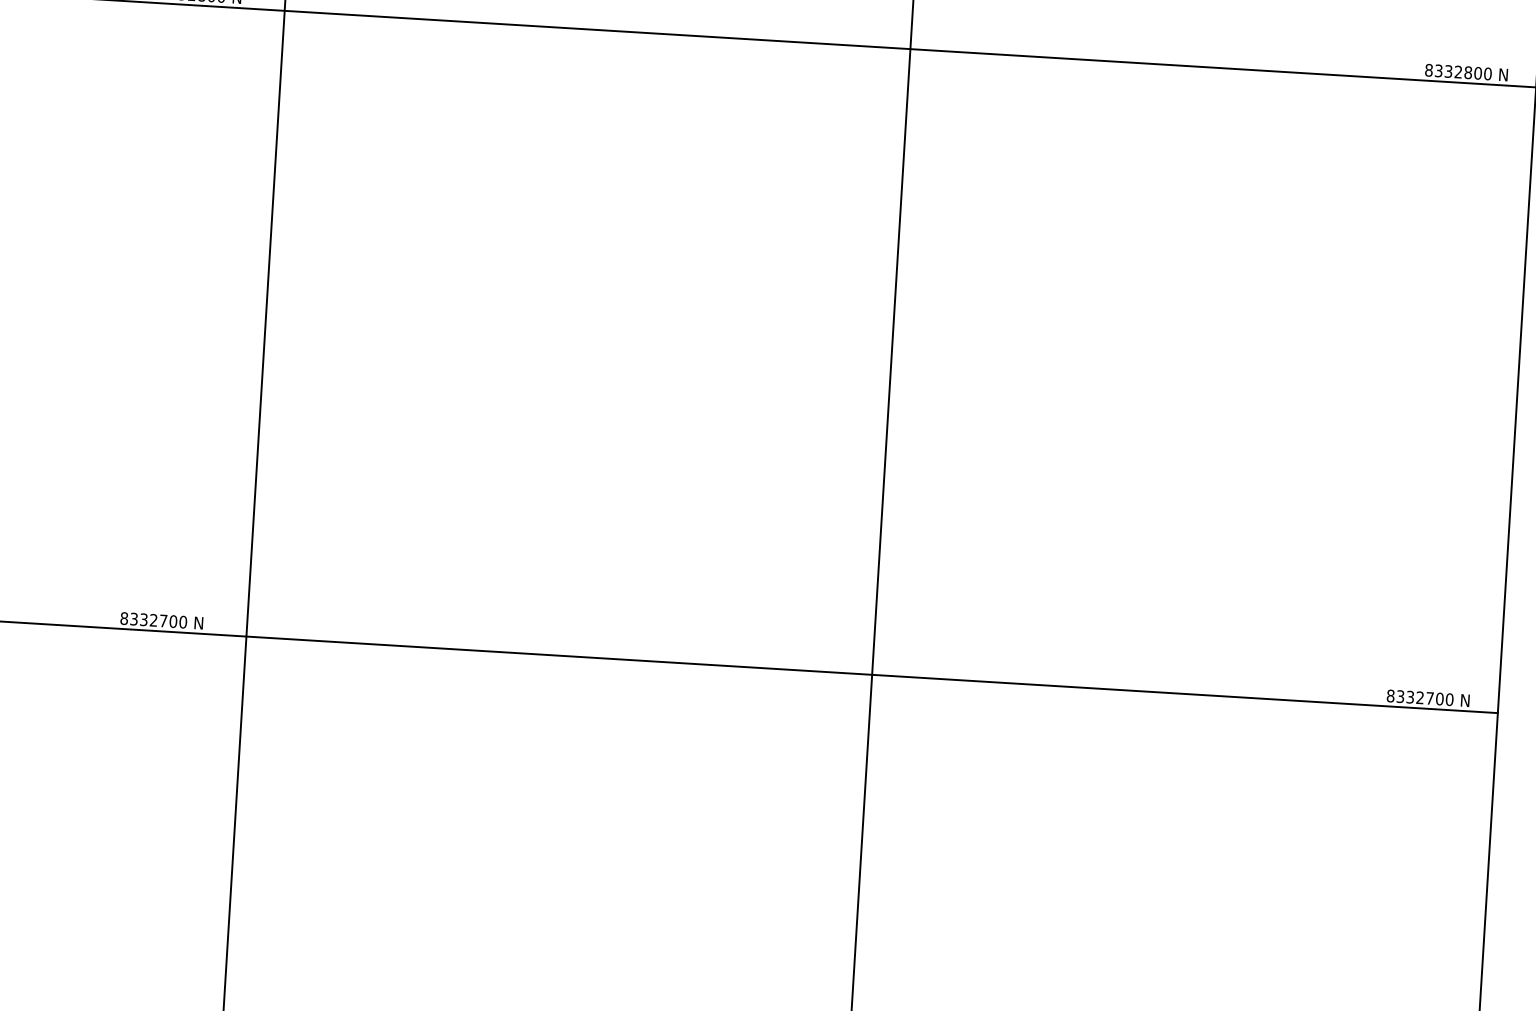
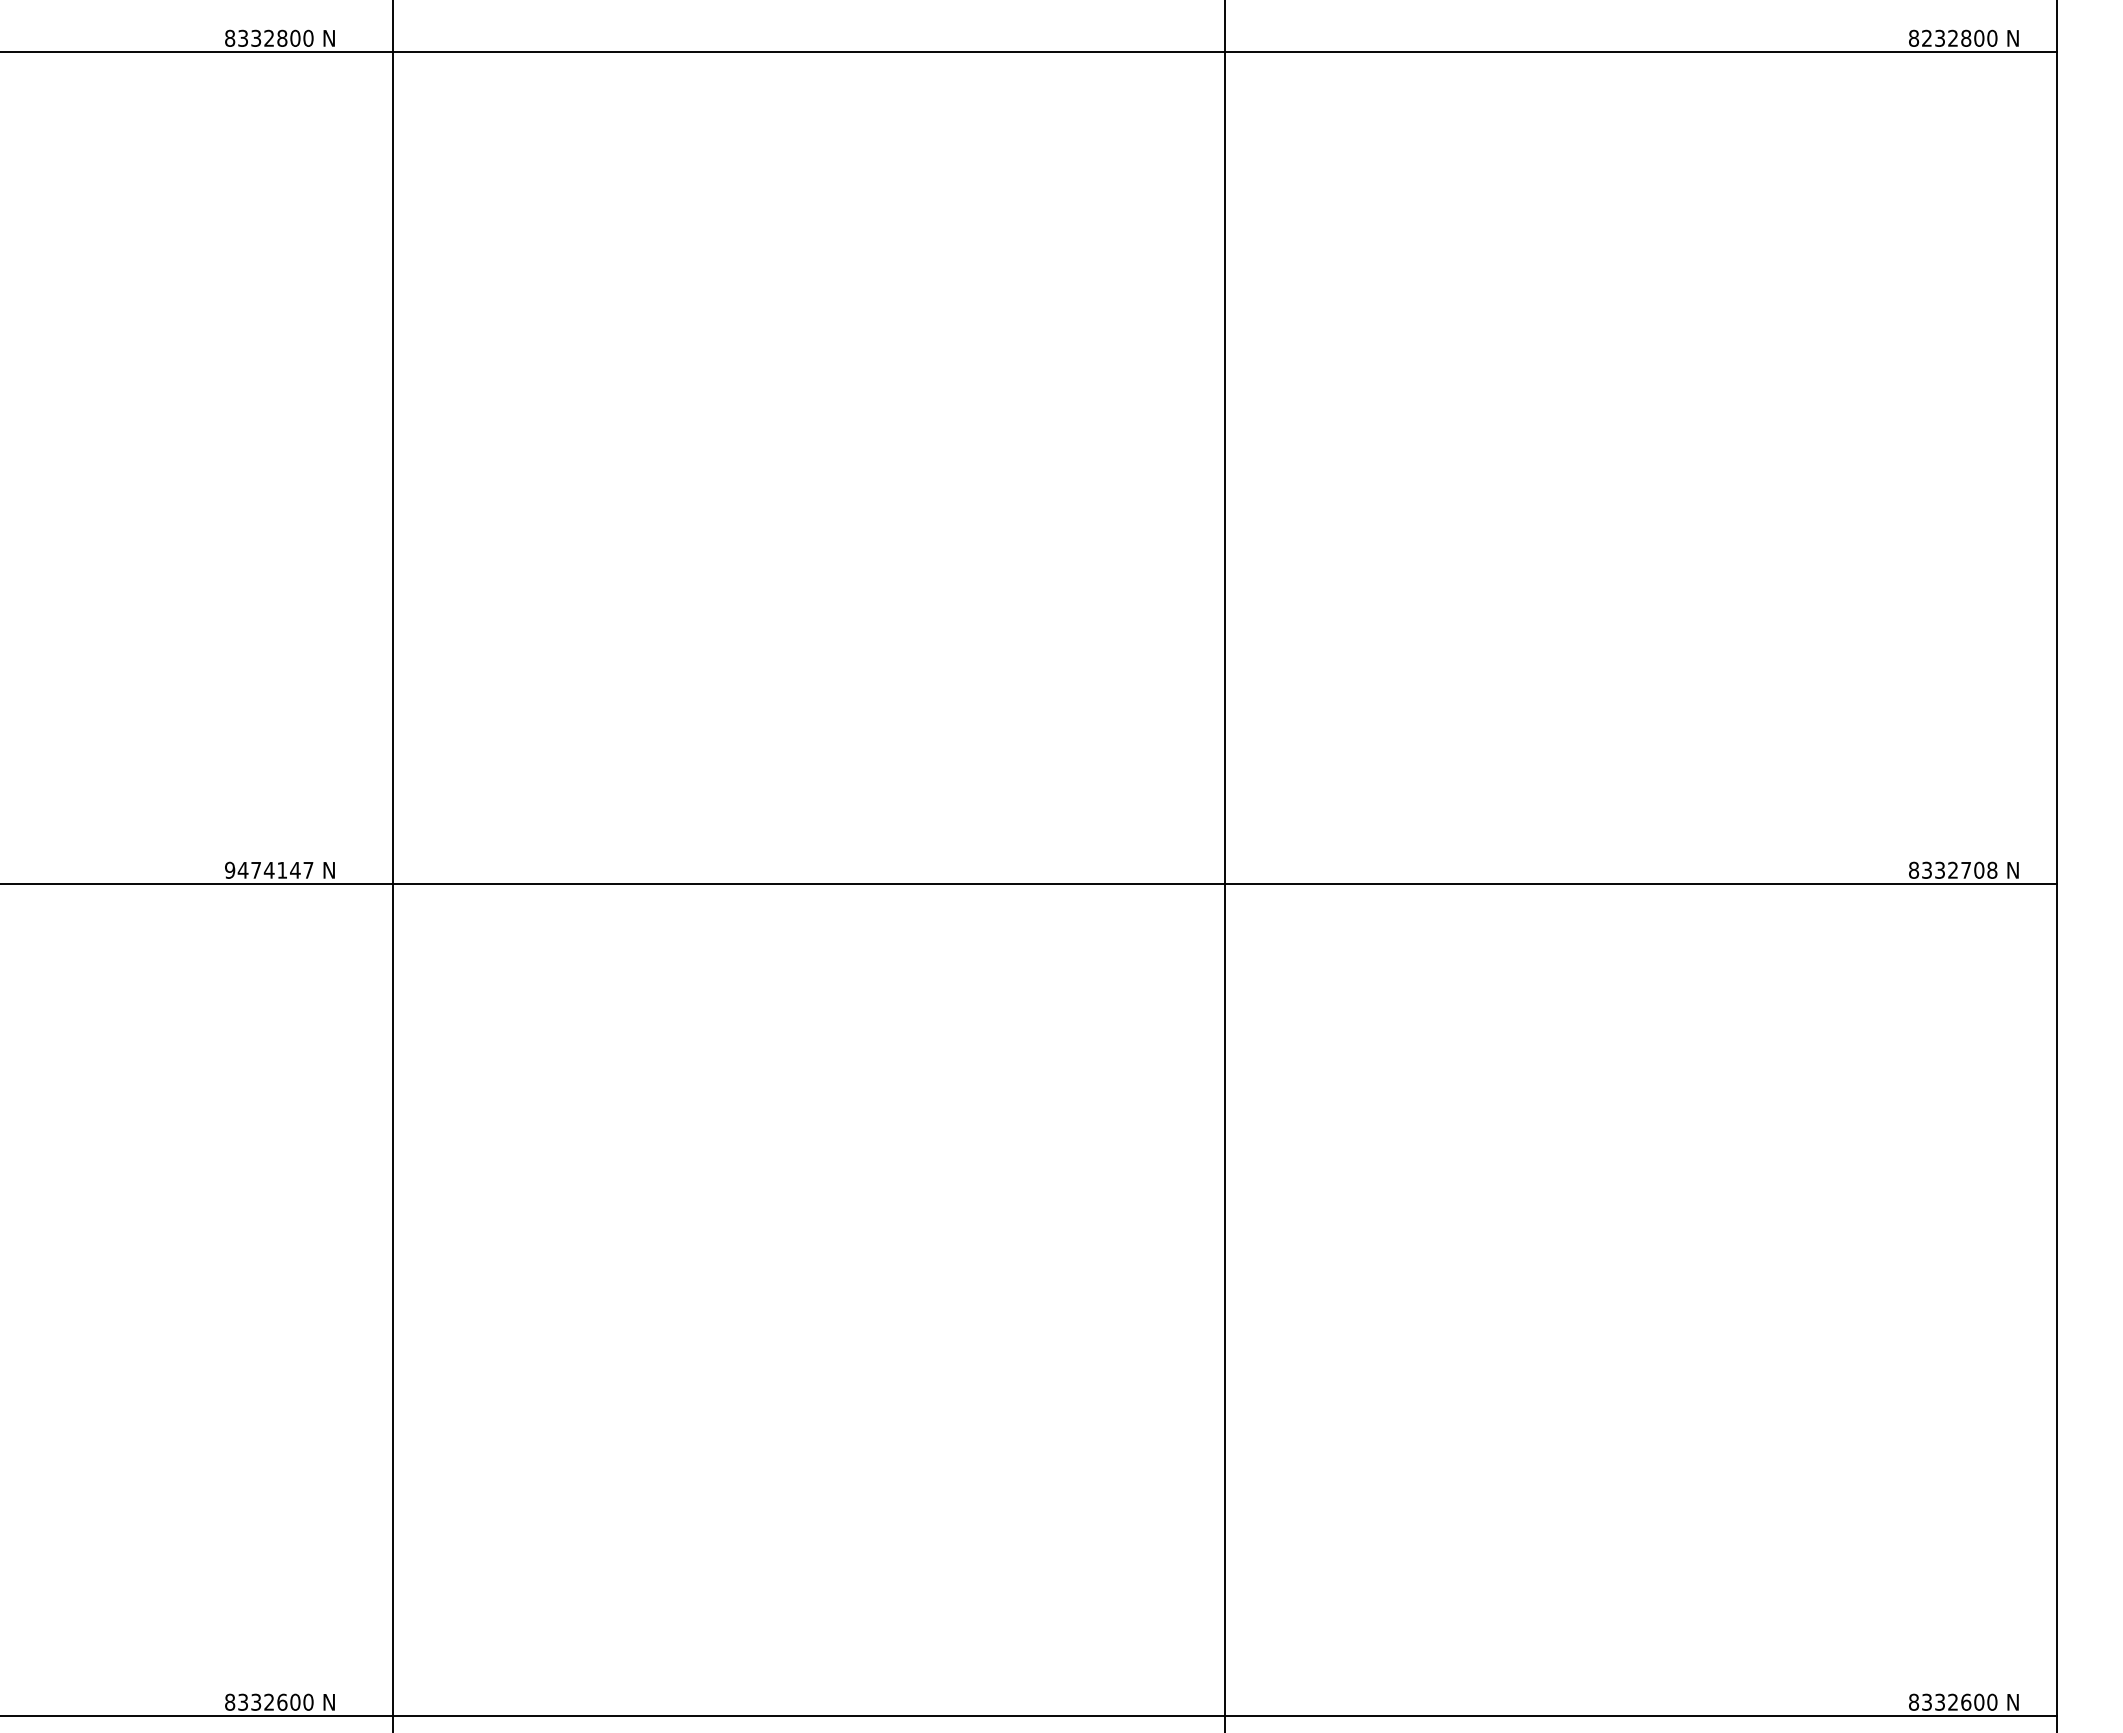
text: (1438, 70) -> (1926, 38), 8332800 -> 8232800
text: (153, 619) -> (269, 869), 8332700 -> 9474147
text: (1449, 699) -> (1992, 870), 8332700 -> 8332708

